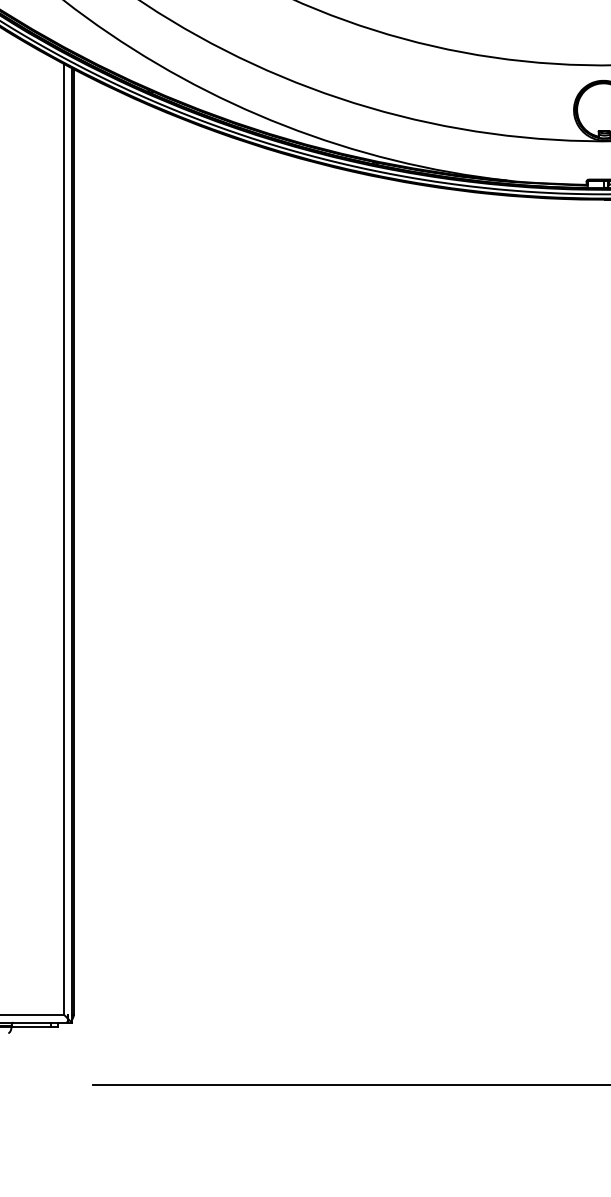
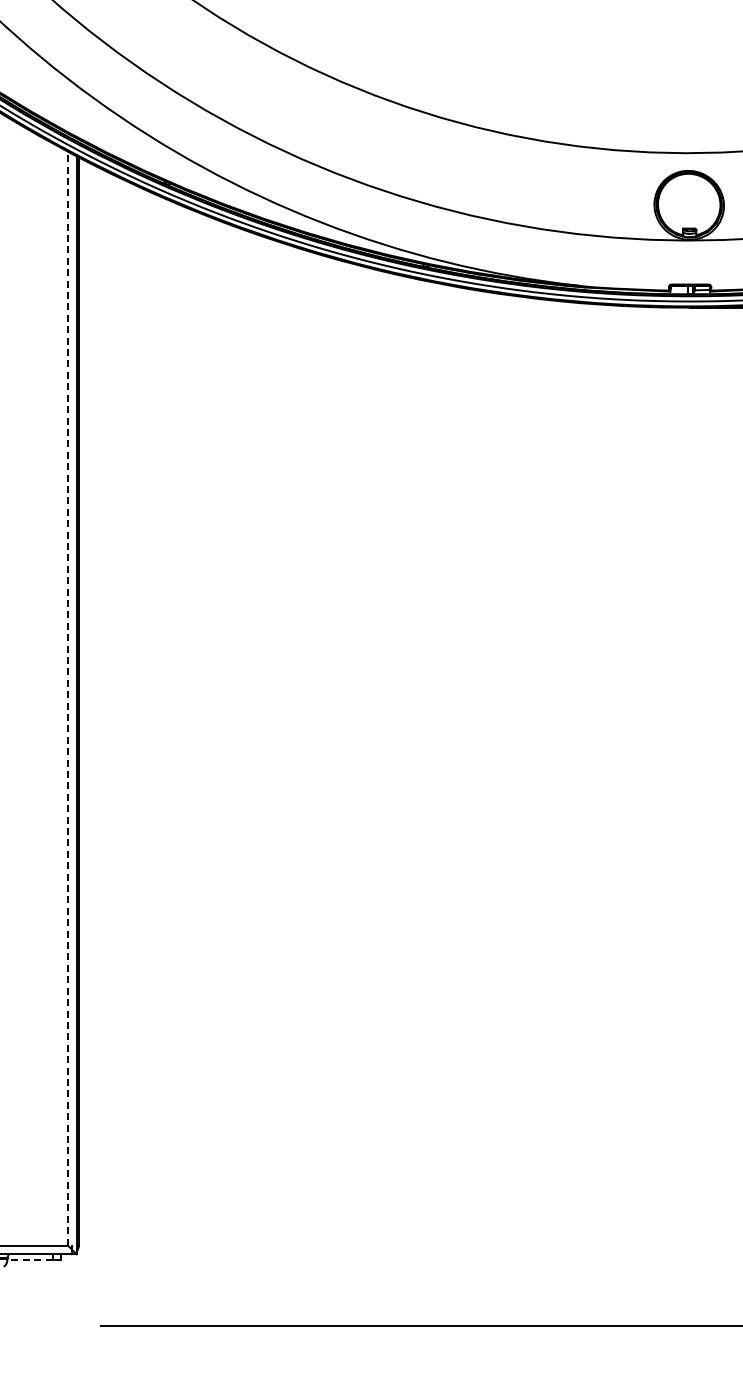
line: (63, 538) -> (67, 697), solid -> dashed
line: (30, 1027) -> (29, 1259), solid -> dashed

